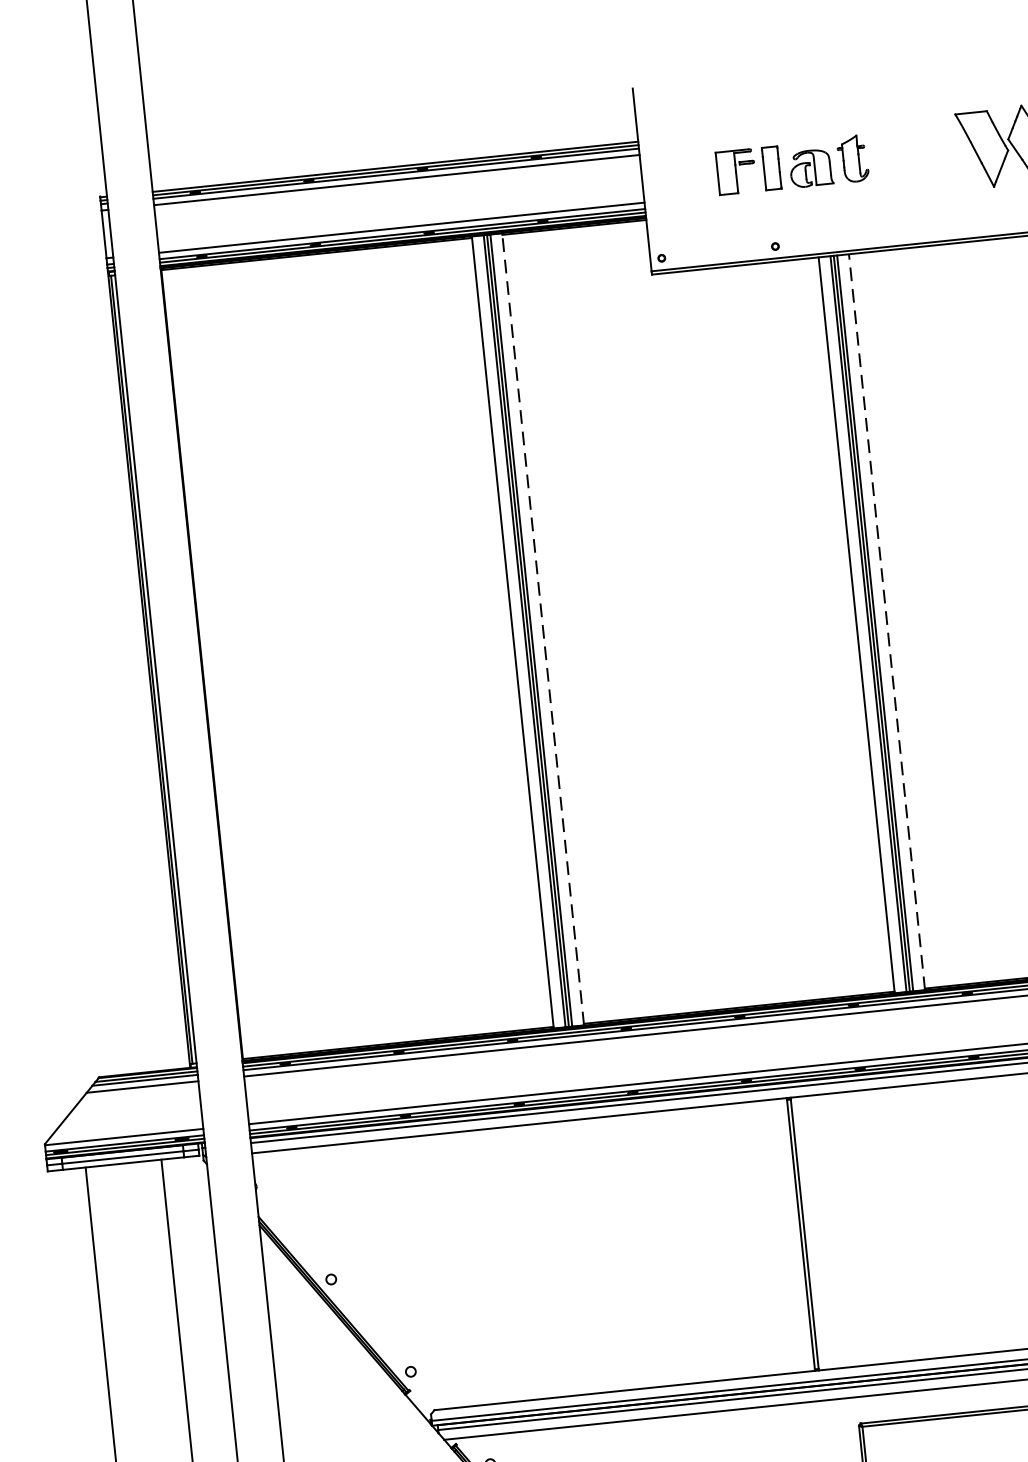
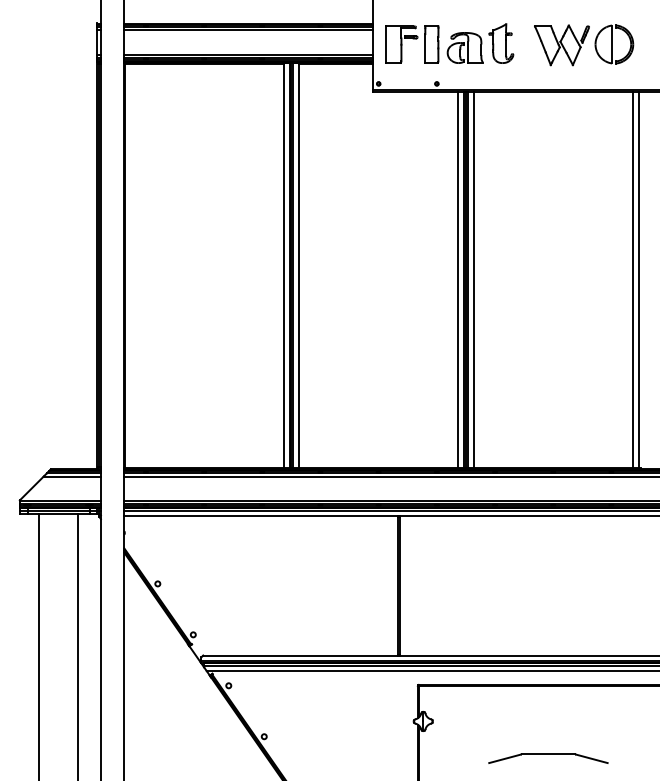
part: (791, 165) -> (449, 43), size x1.67
line: (886, 621) -> (473, 279), dashed -> solid
line: (543, 628) -> (299, 265), dashed -> solid

